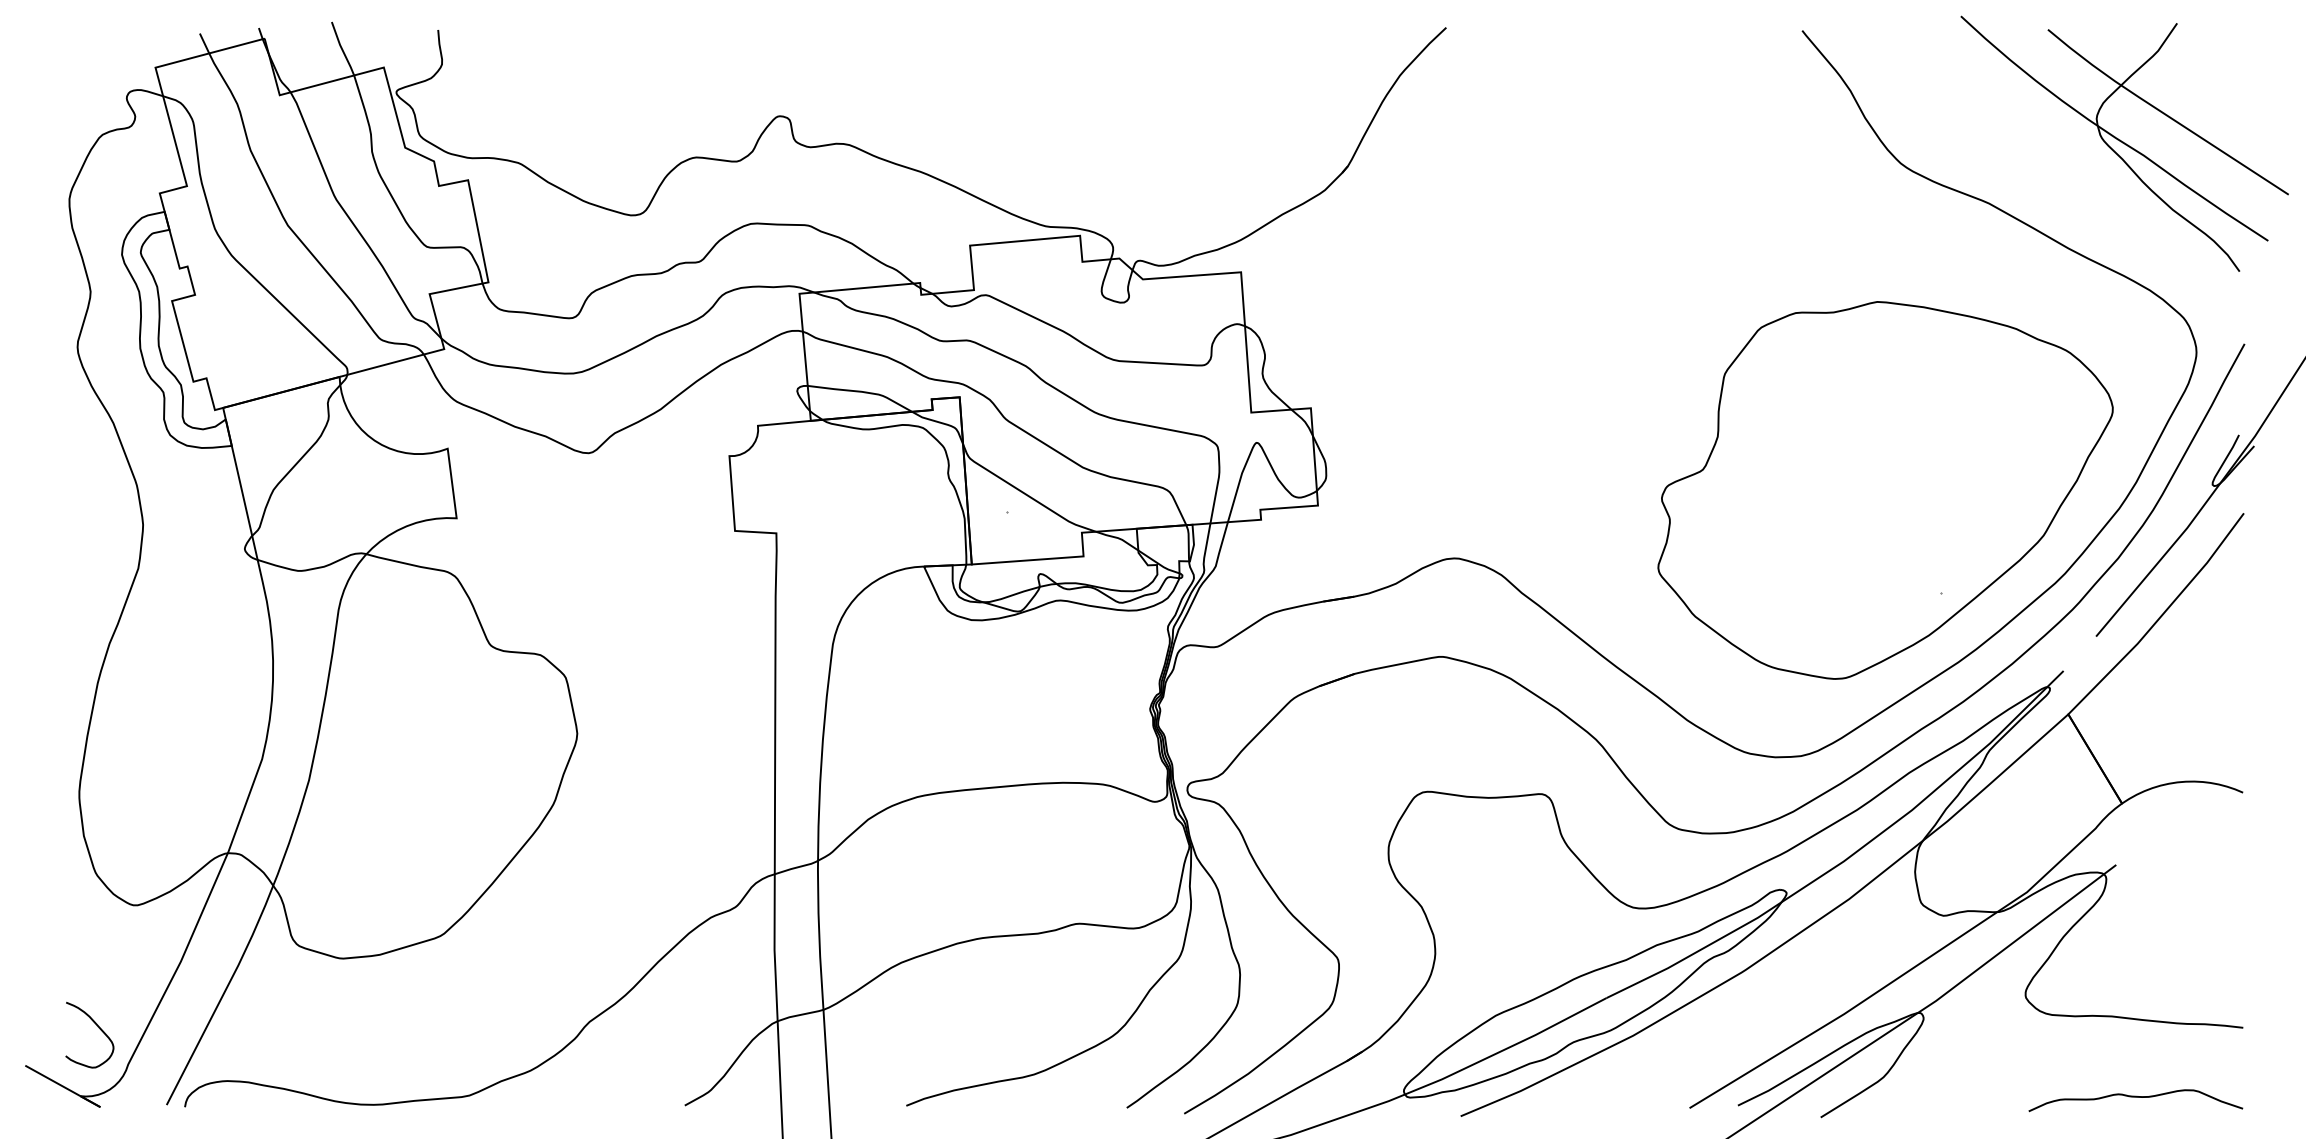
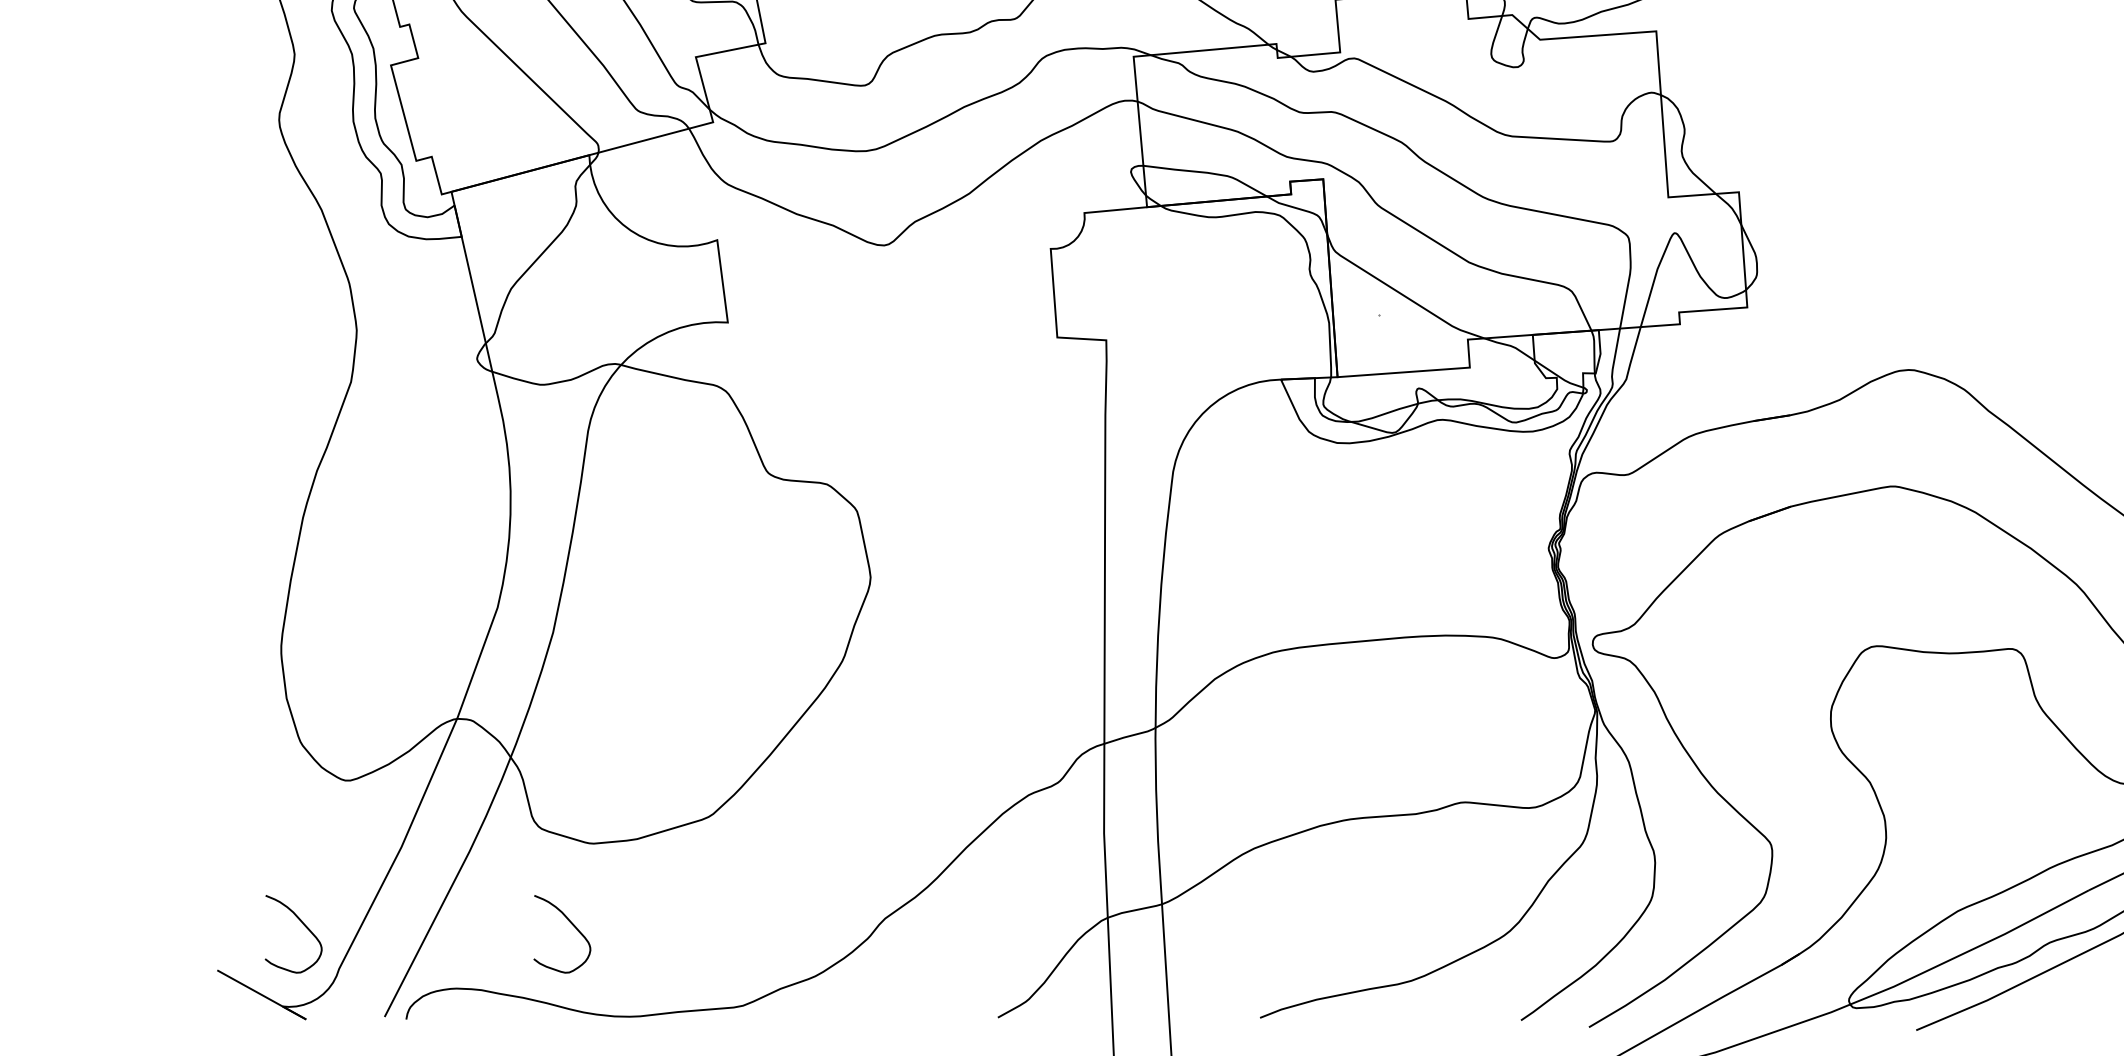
curve: (325, 1028) -> (572, 926), added

